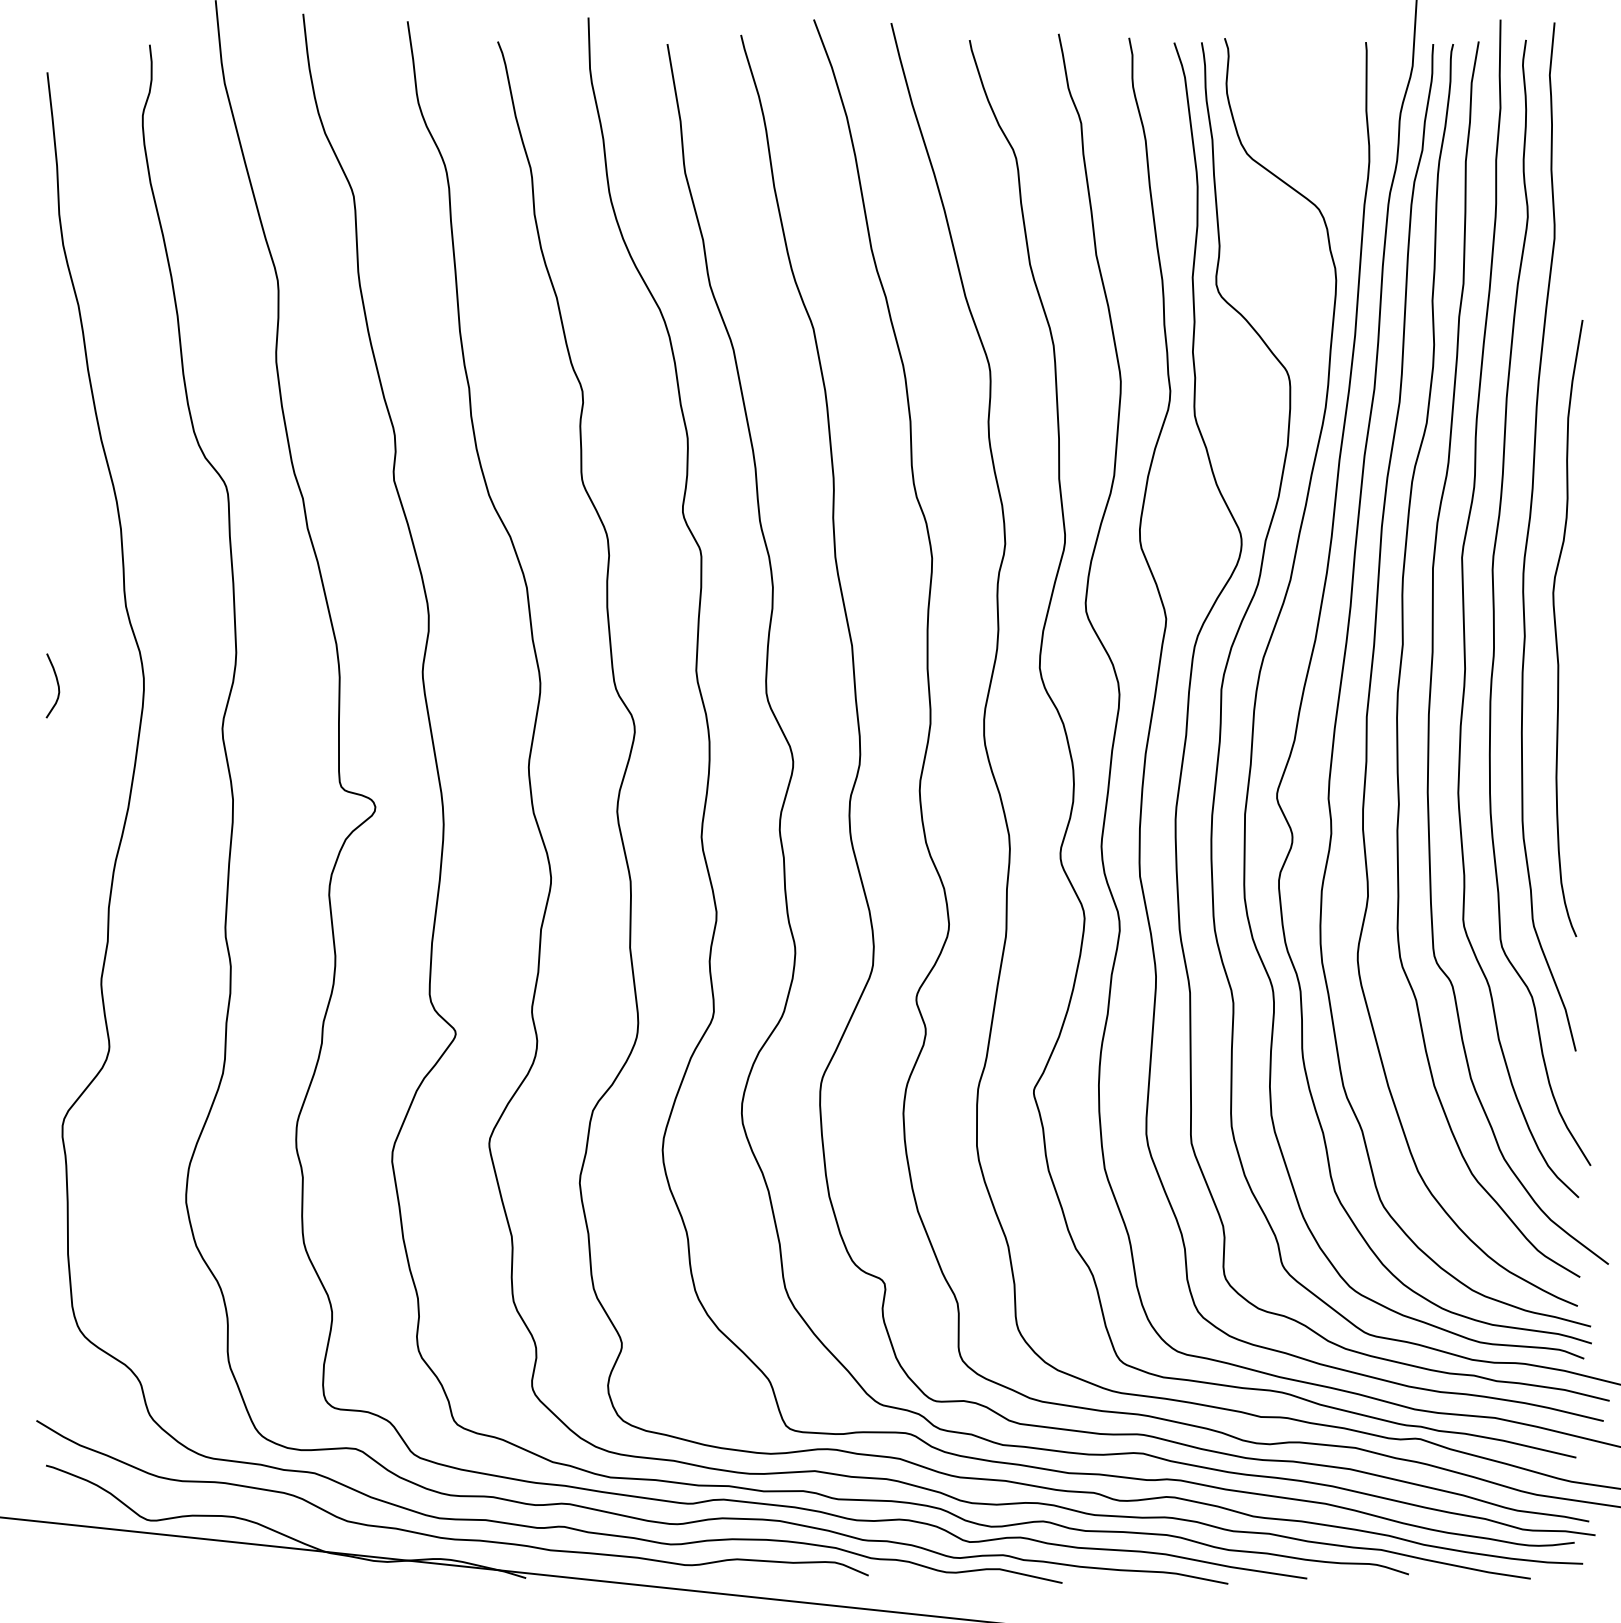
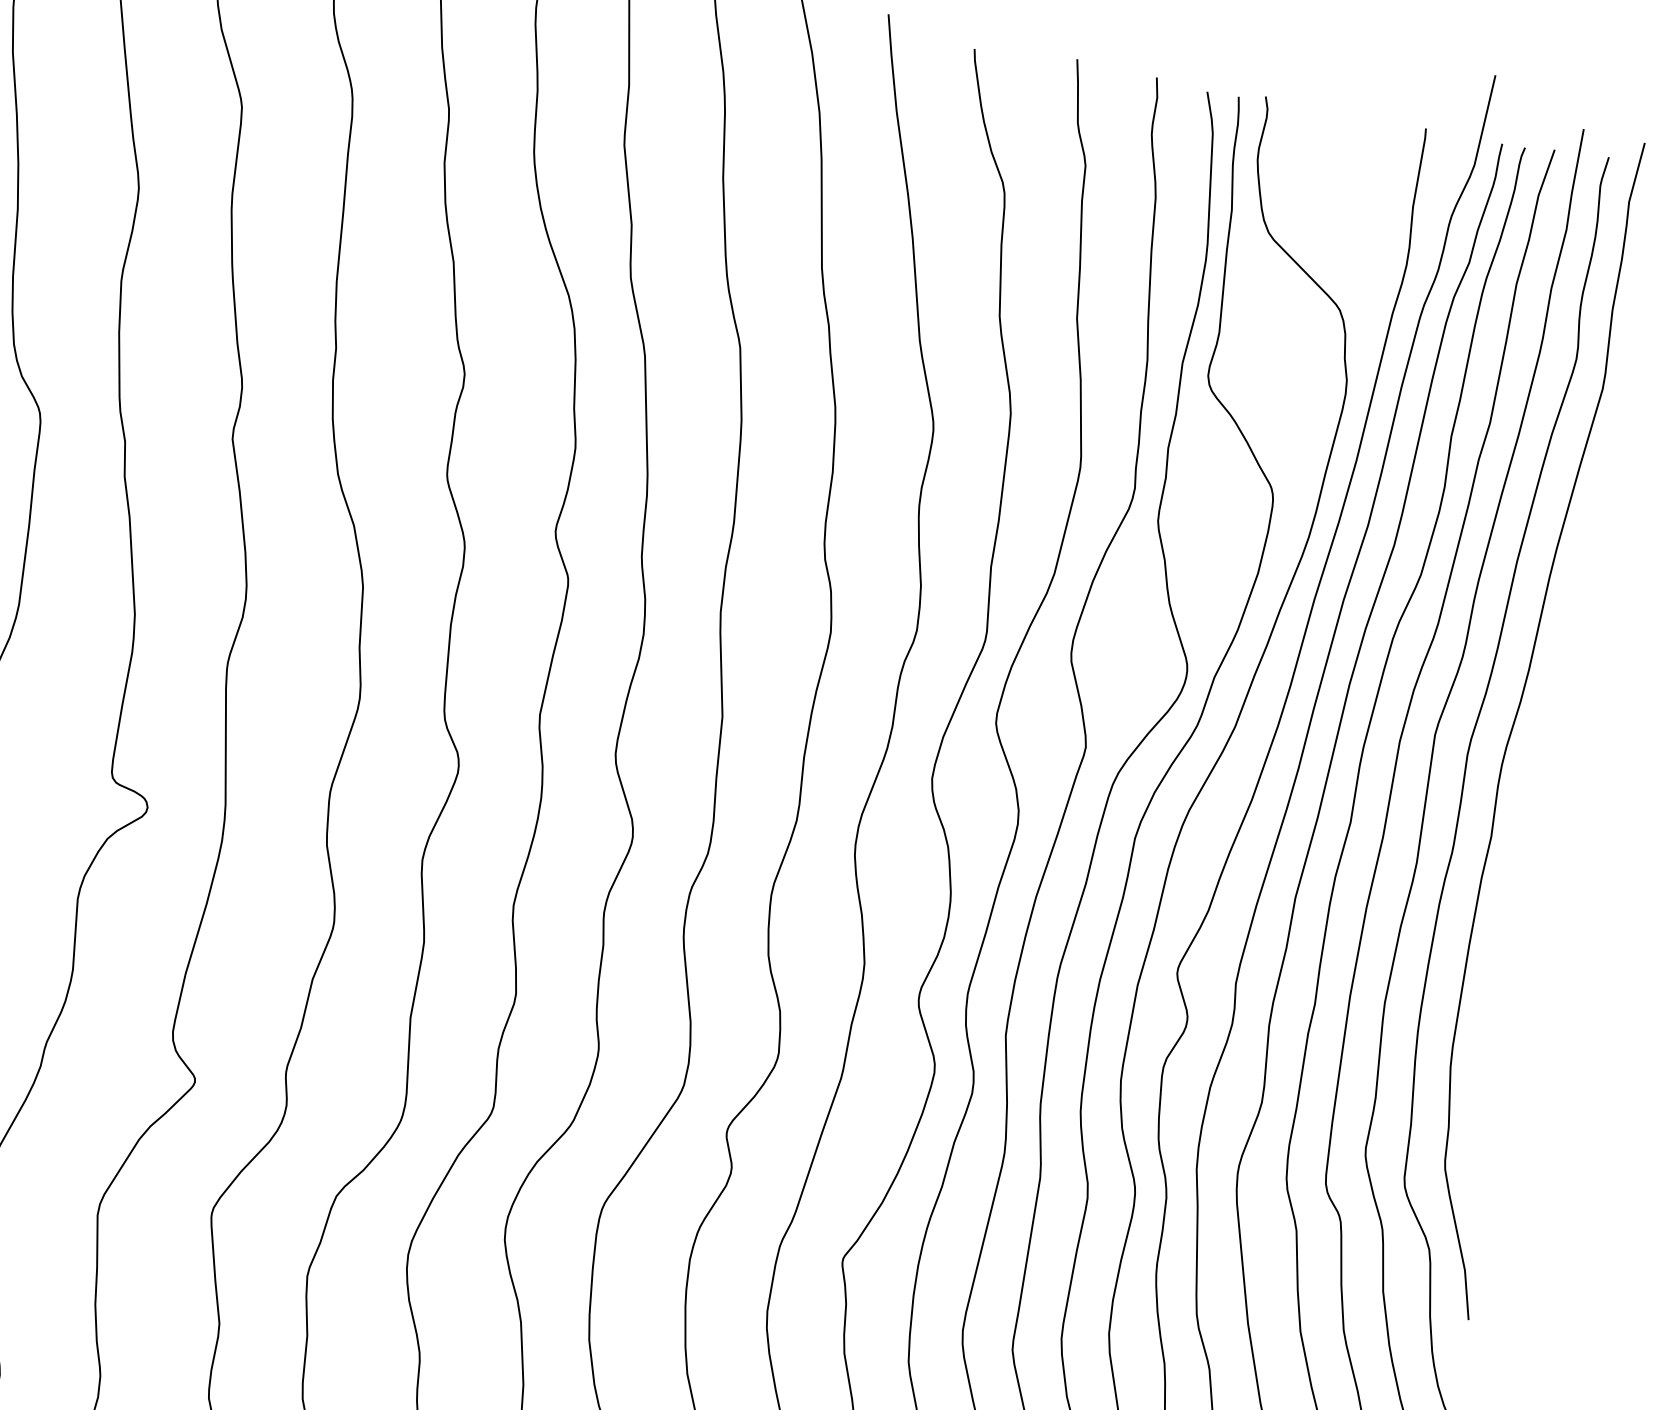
curve: (1556, 628) -> (1528, 834), removed

